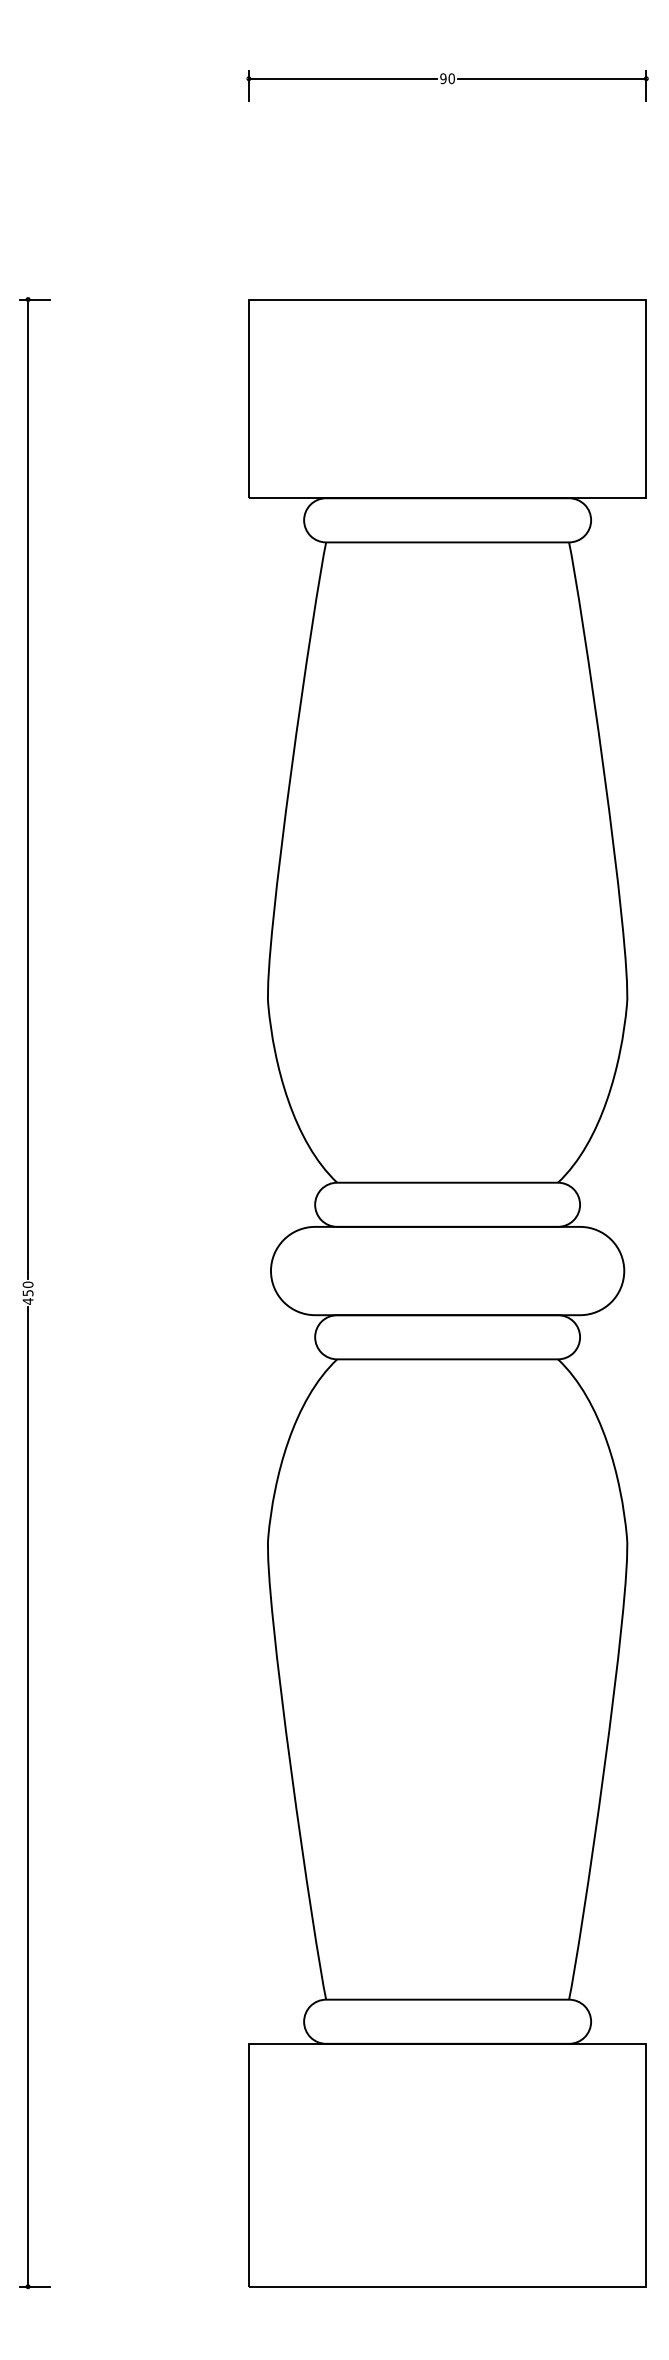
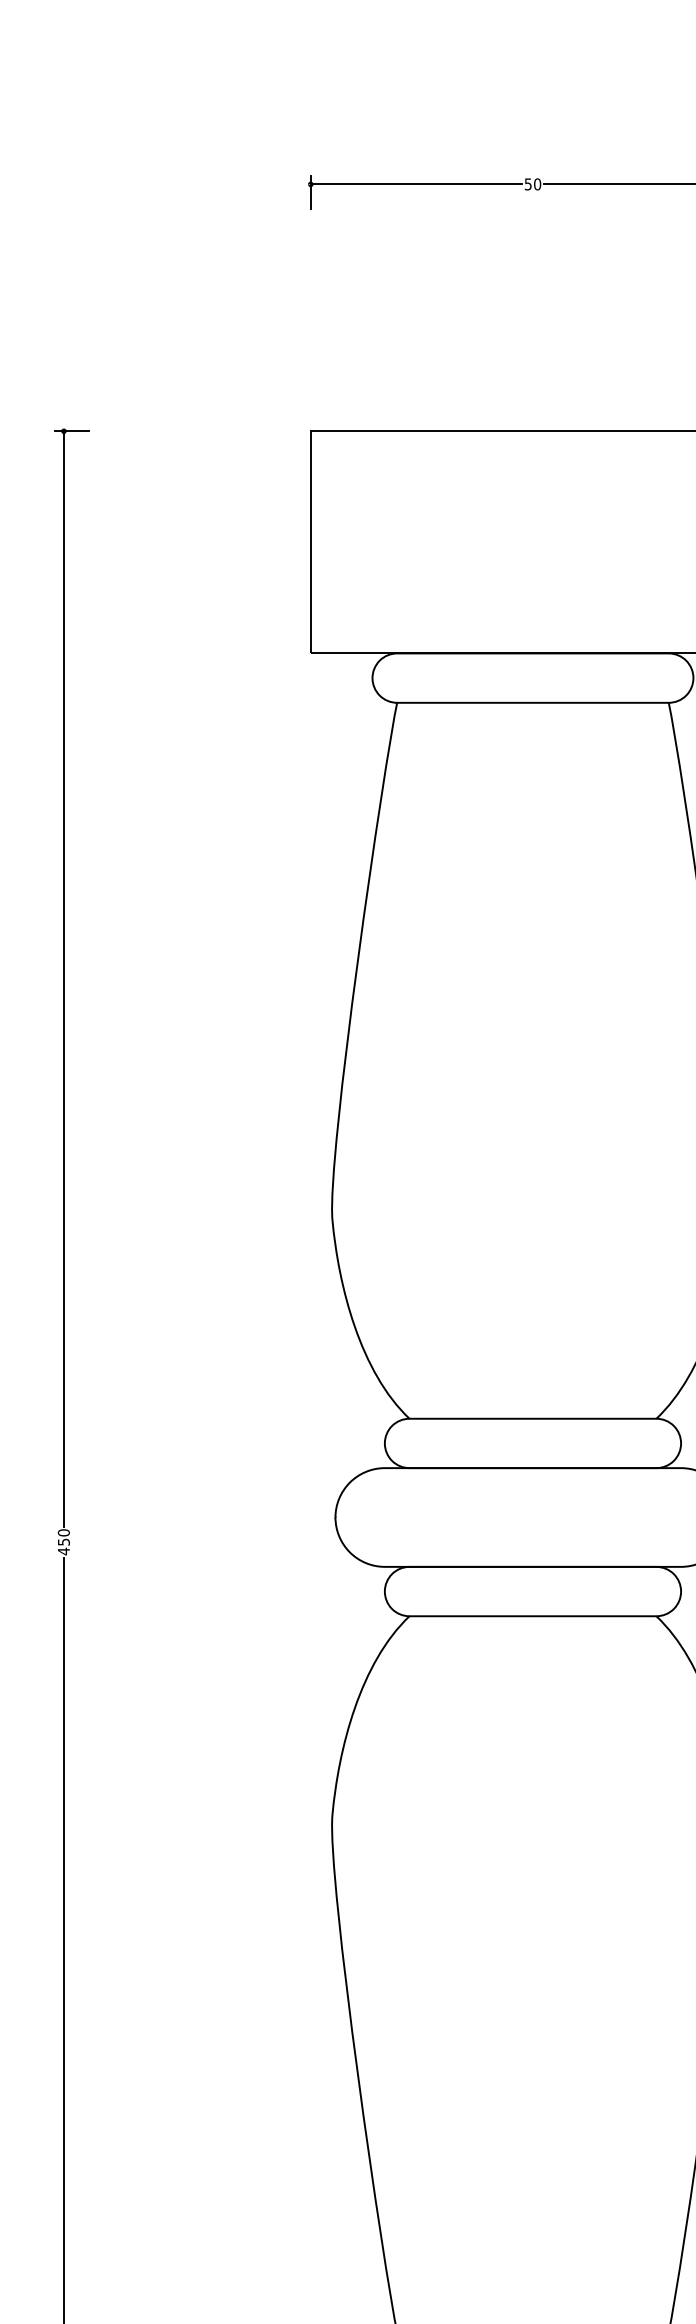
text: (443, 78) -> (528, 184), 90 -> 50

